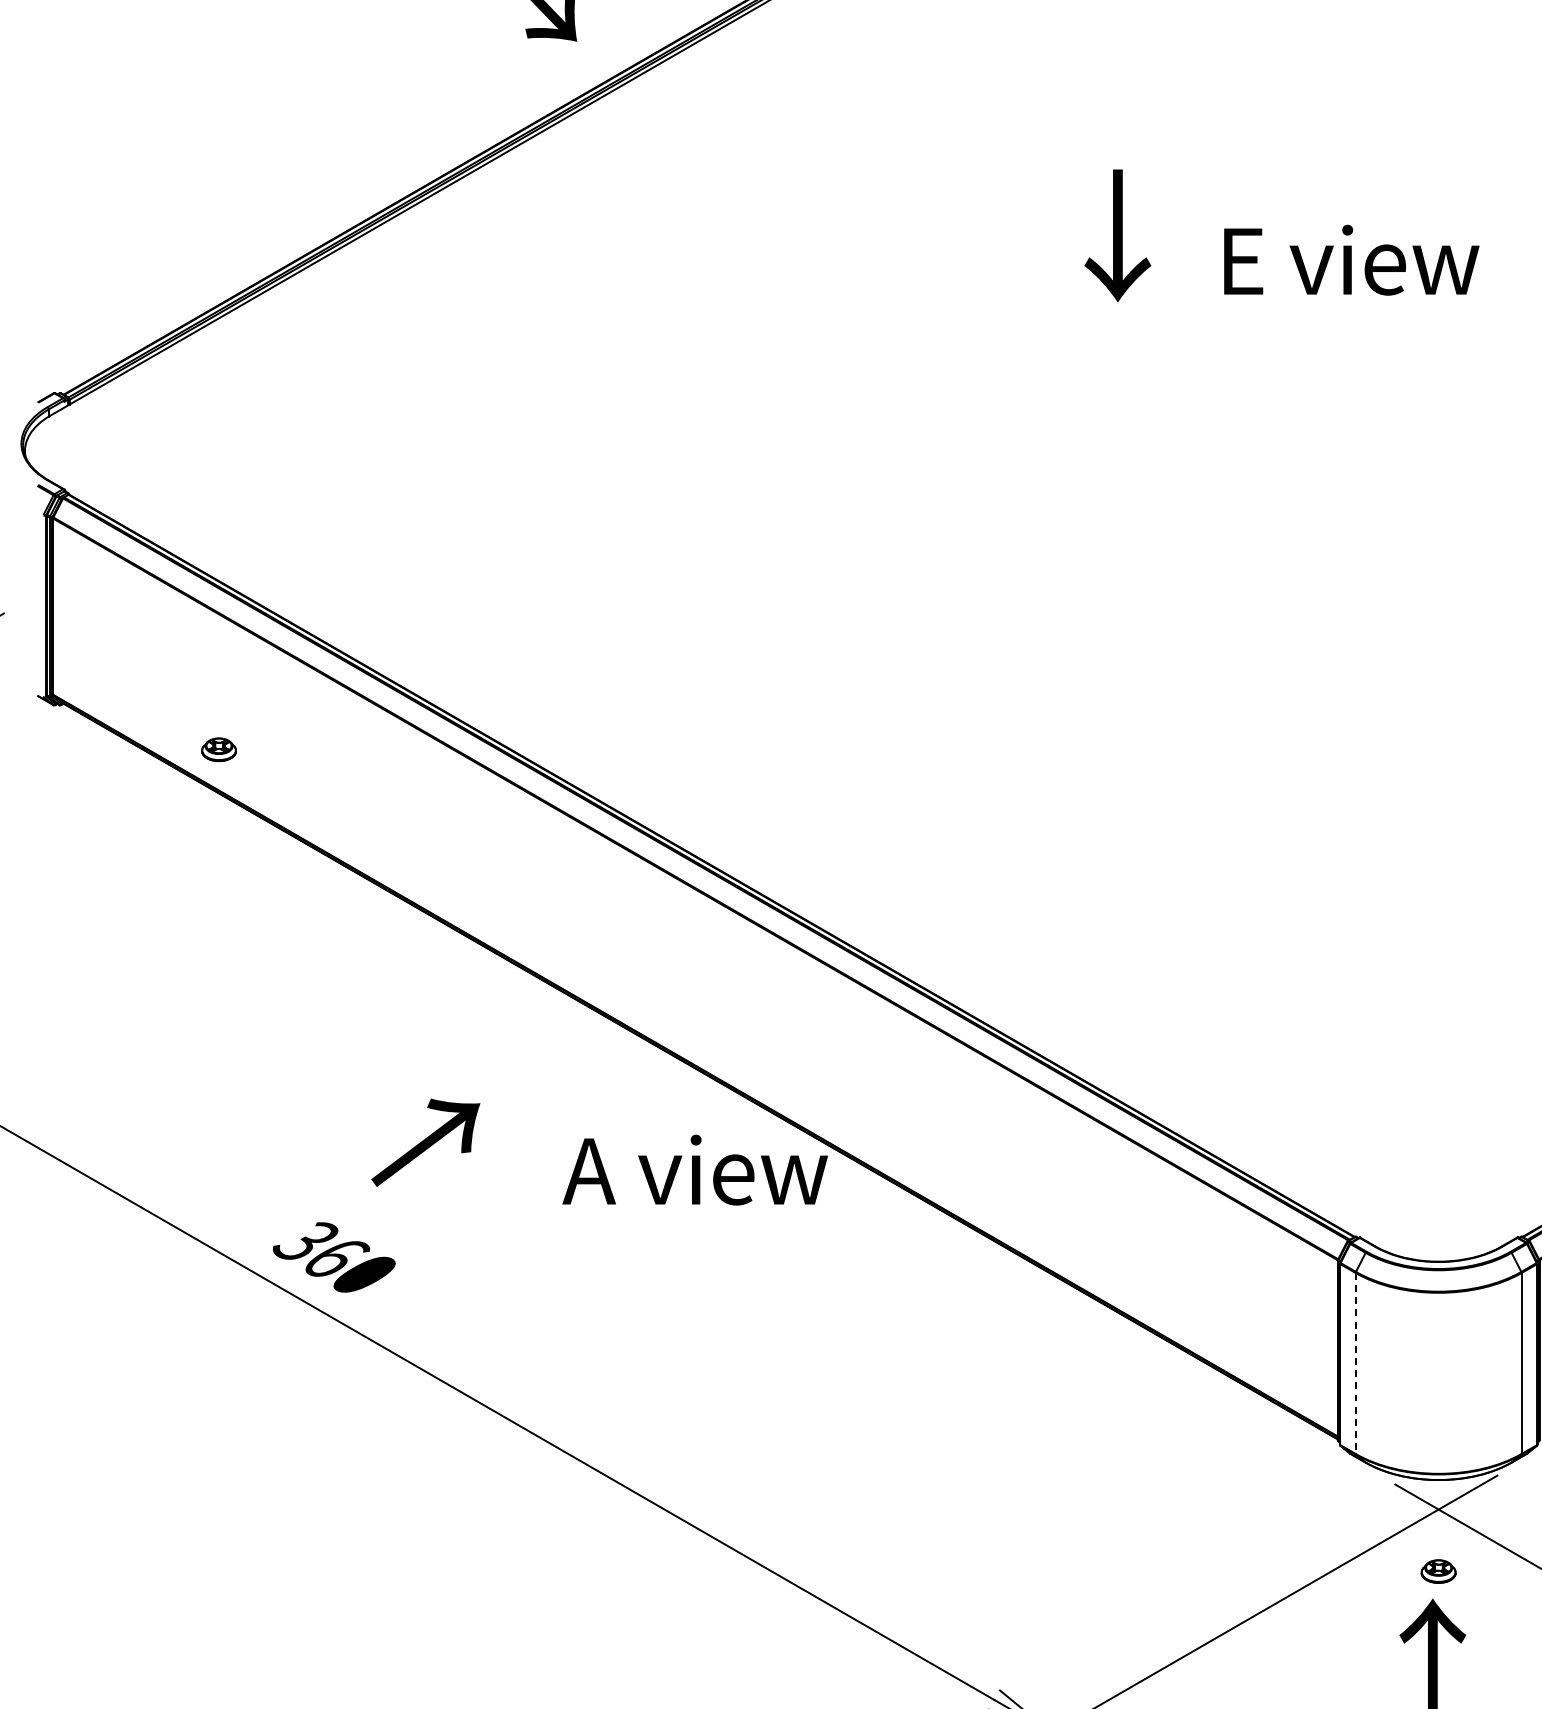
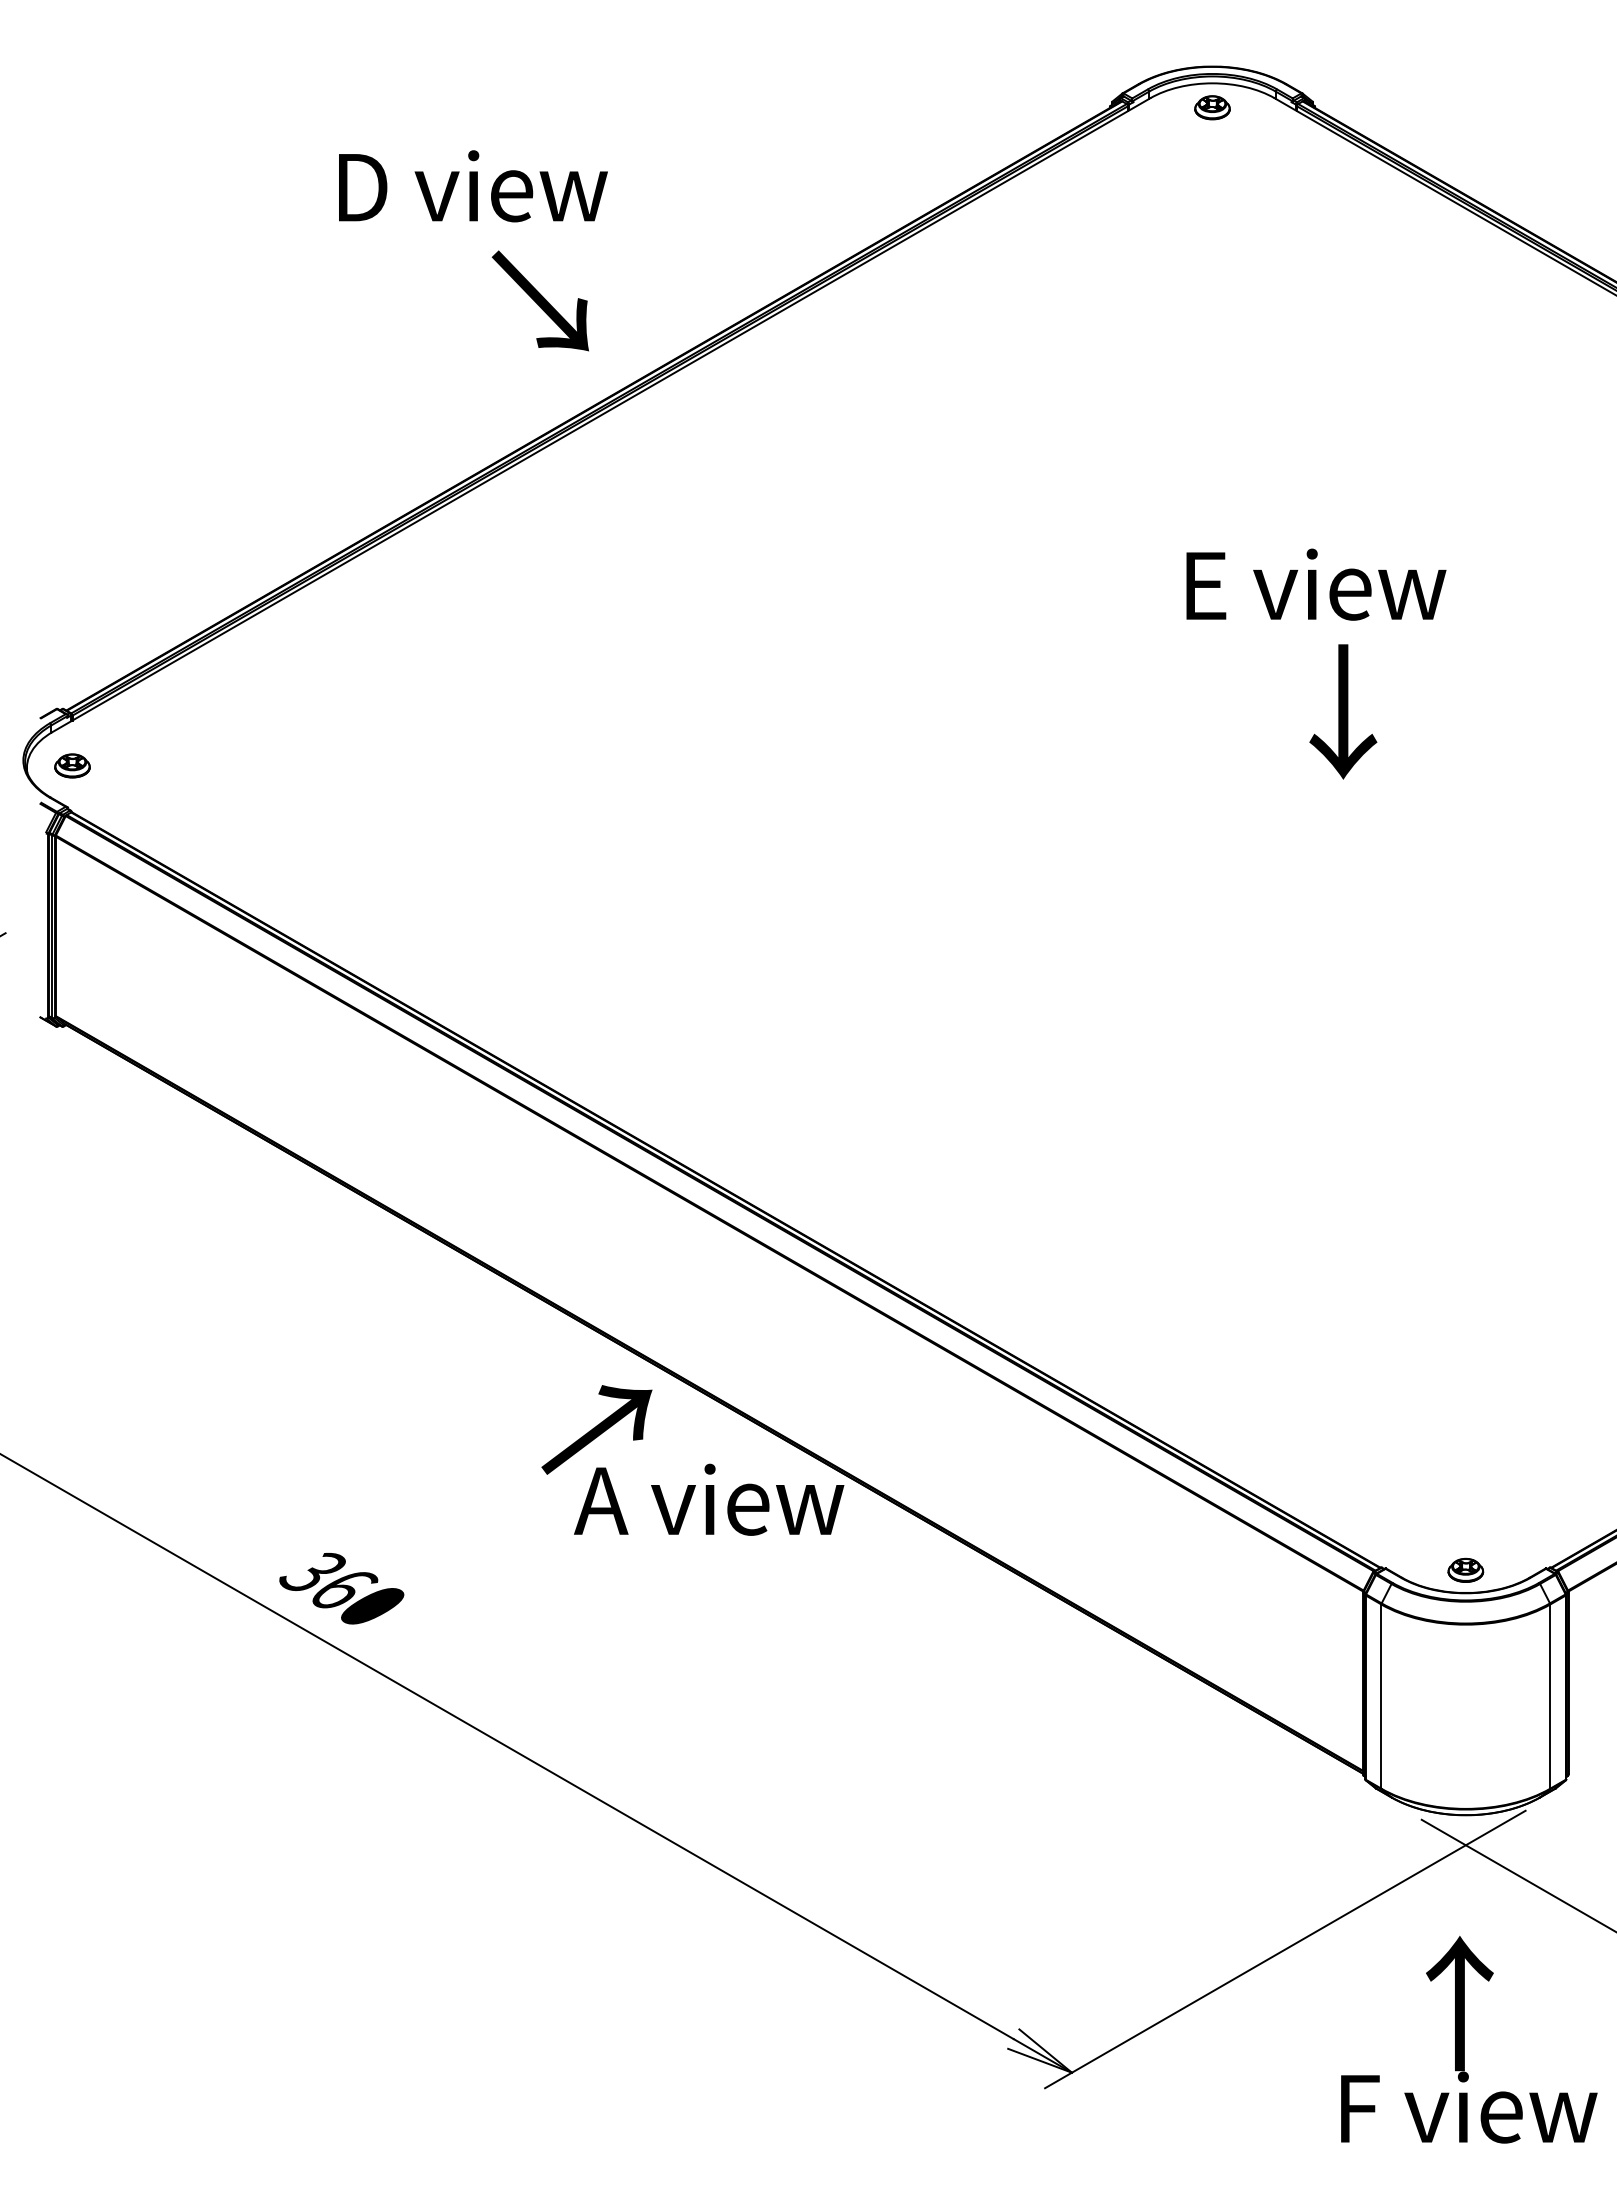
text: (1118, 235) -> (1343, 711), moved
text: (1351, 260) -> (1316, 584), moved
part: (219, 749) -> (72, 765), moved
text: (425, 1142) -> (596, 1429), moved
line: (1355, 1364) -> (1381, 1697), dashed -> solid
part: (1438, 1570) -> (1465, 1569), moved

